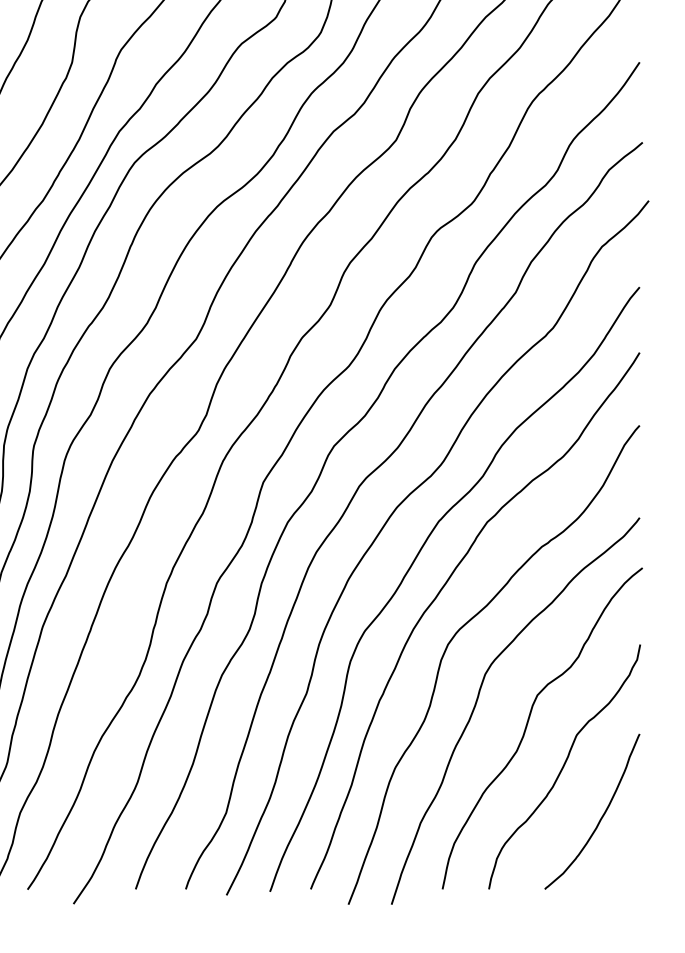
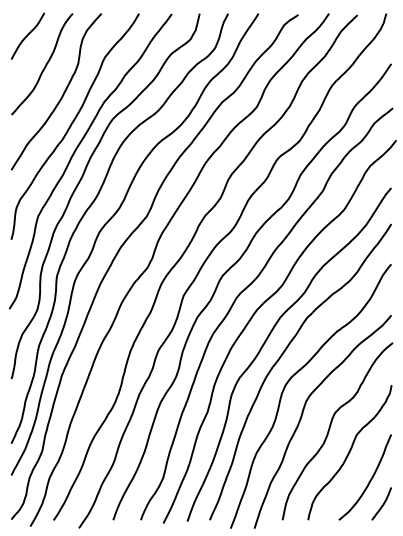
curve: (623, 860) -> (382, 504), added

